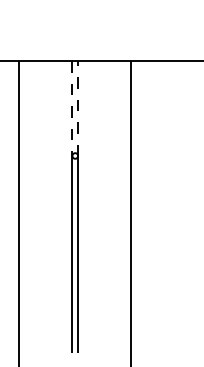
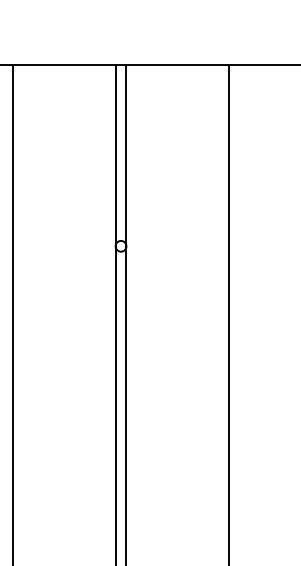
line: (78, 108) -> (127, 155), dashed -> solid
line: (72, 109) -> (115, 157), dashed -> solid

